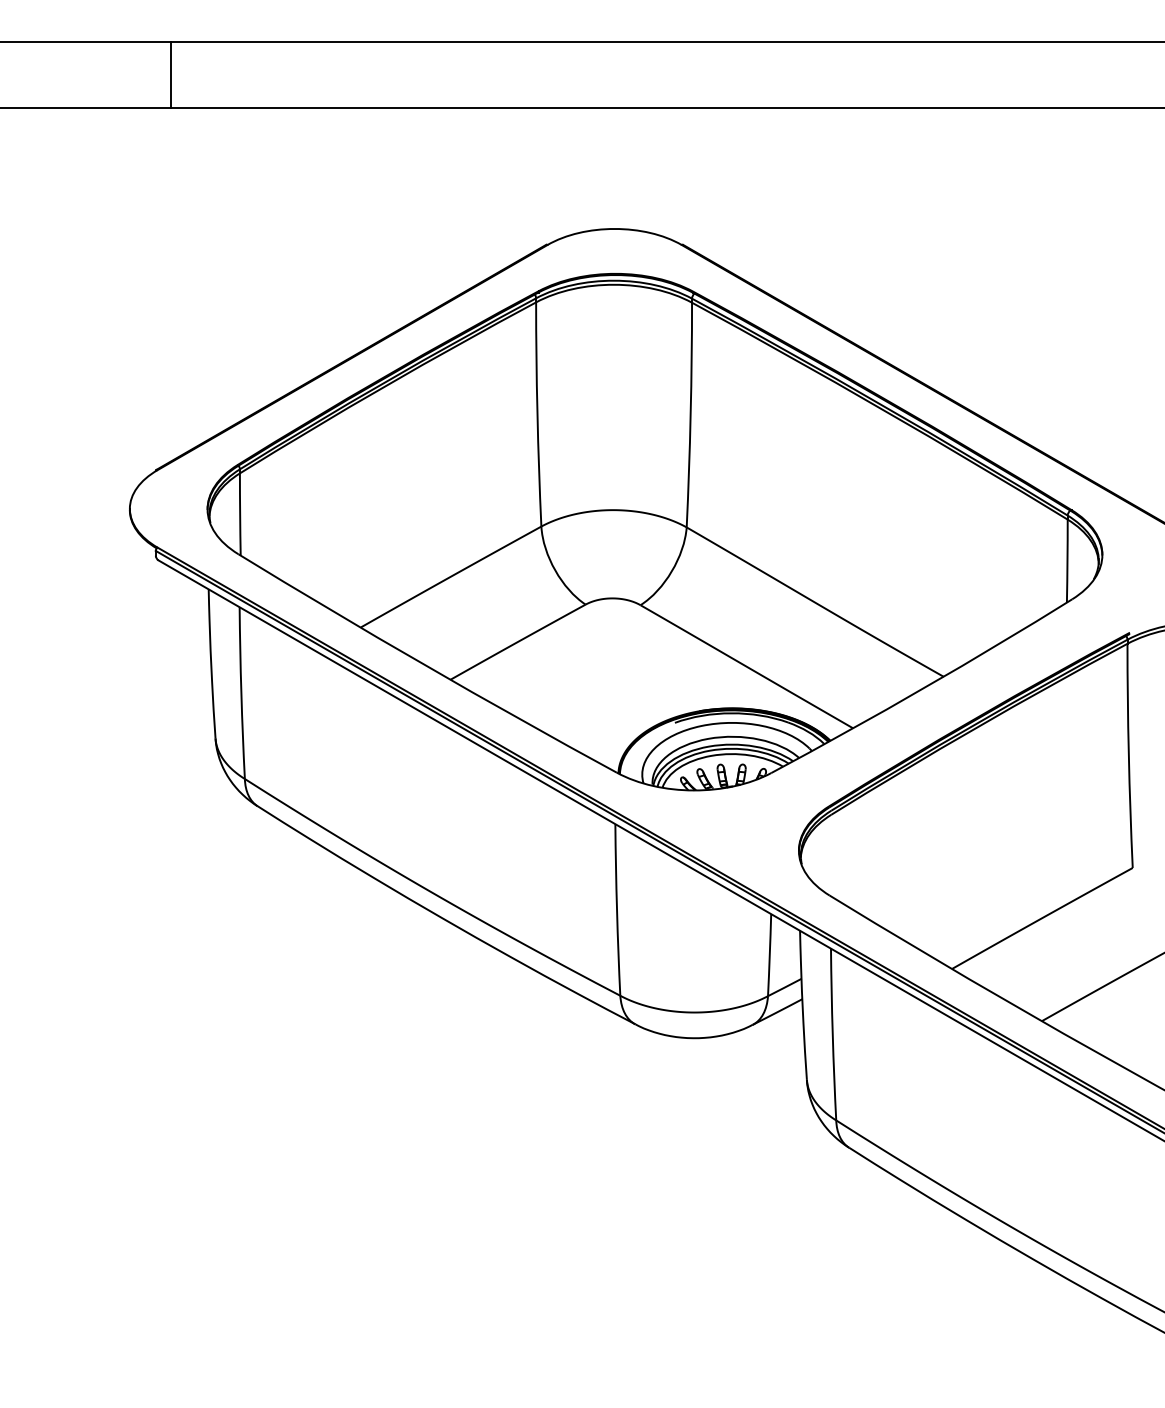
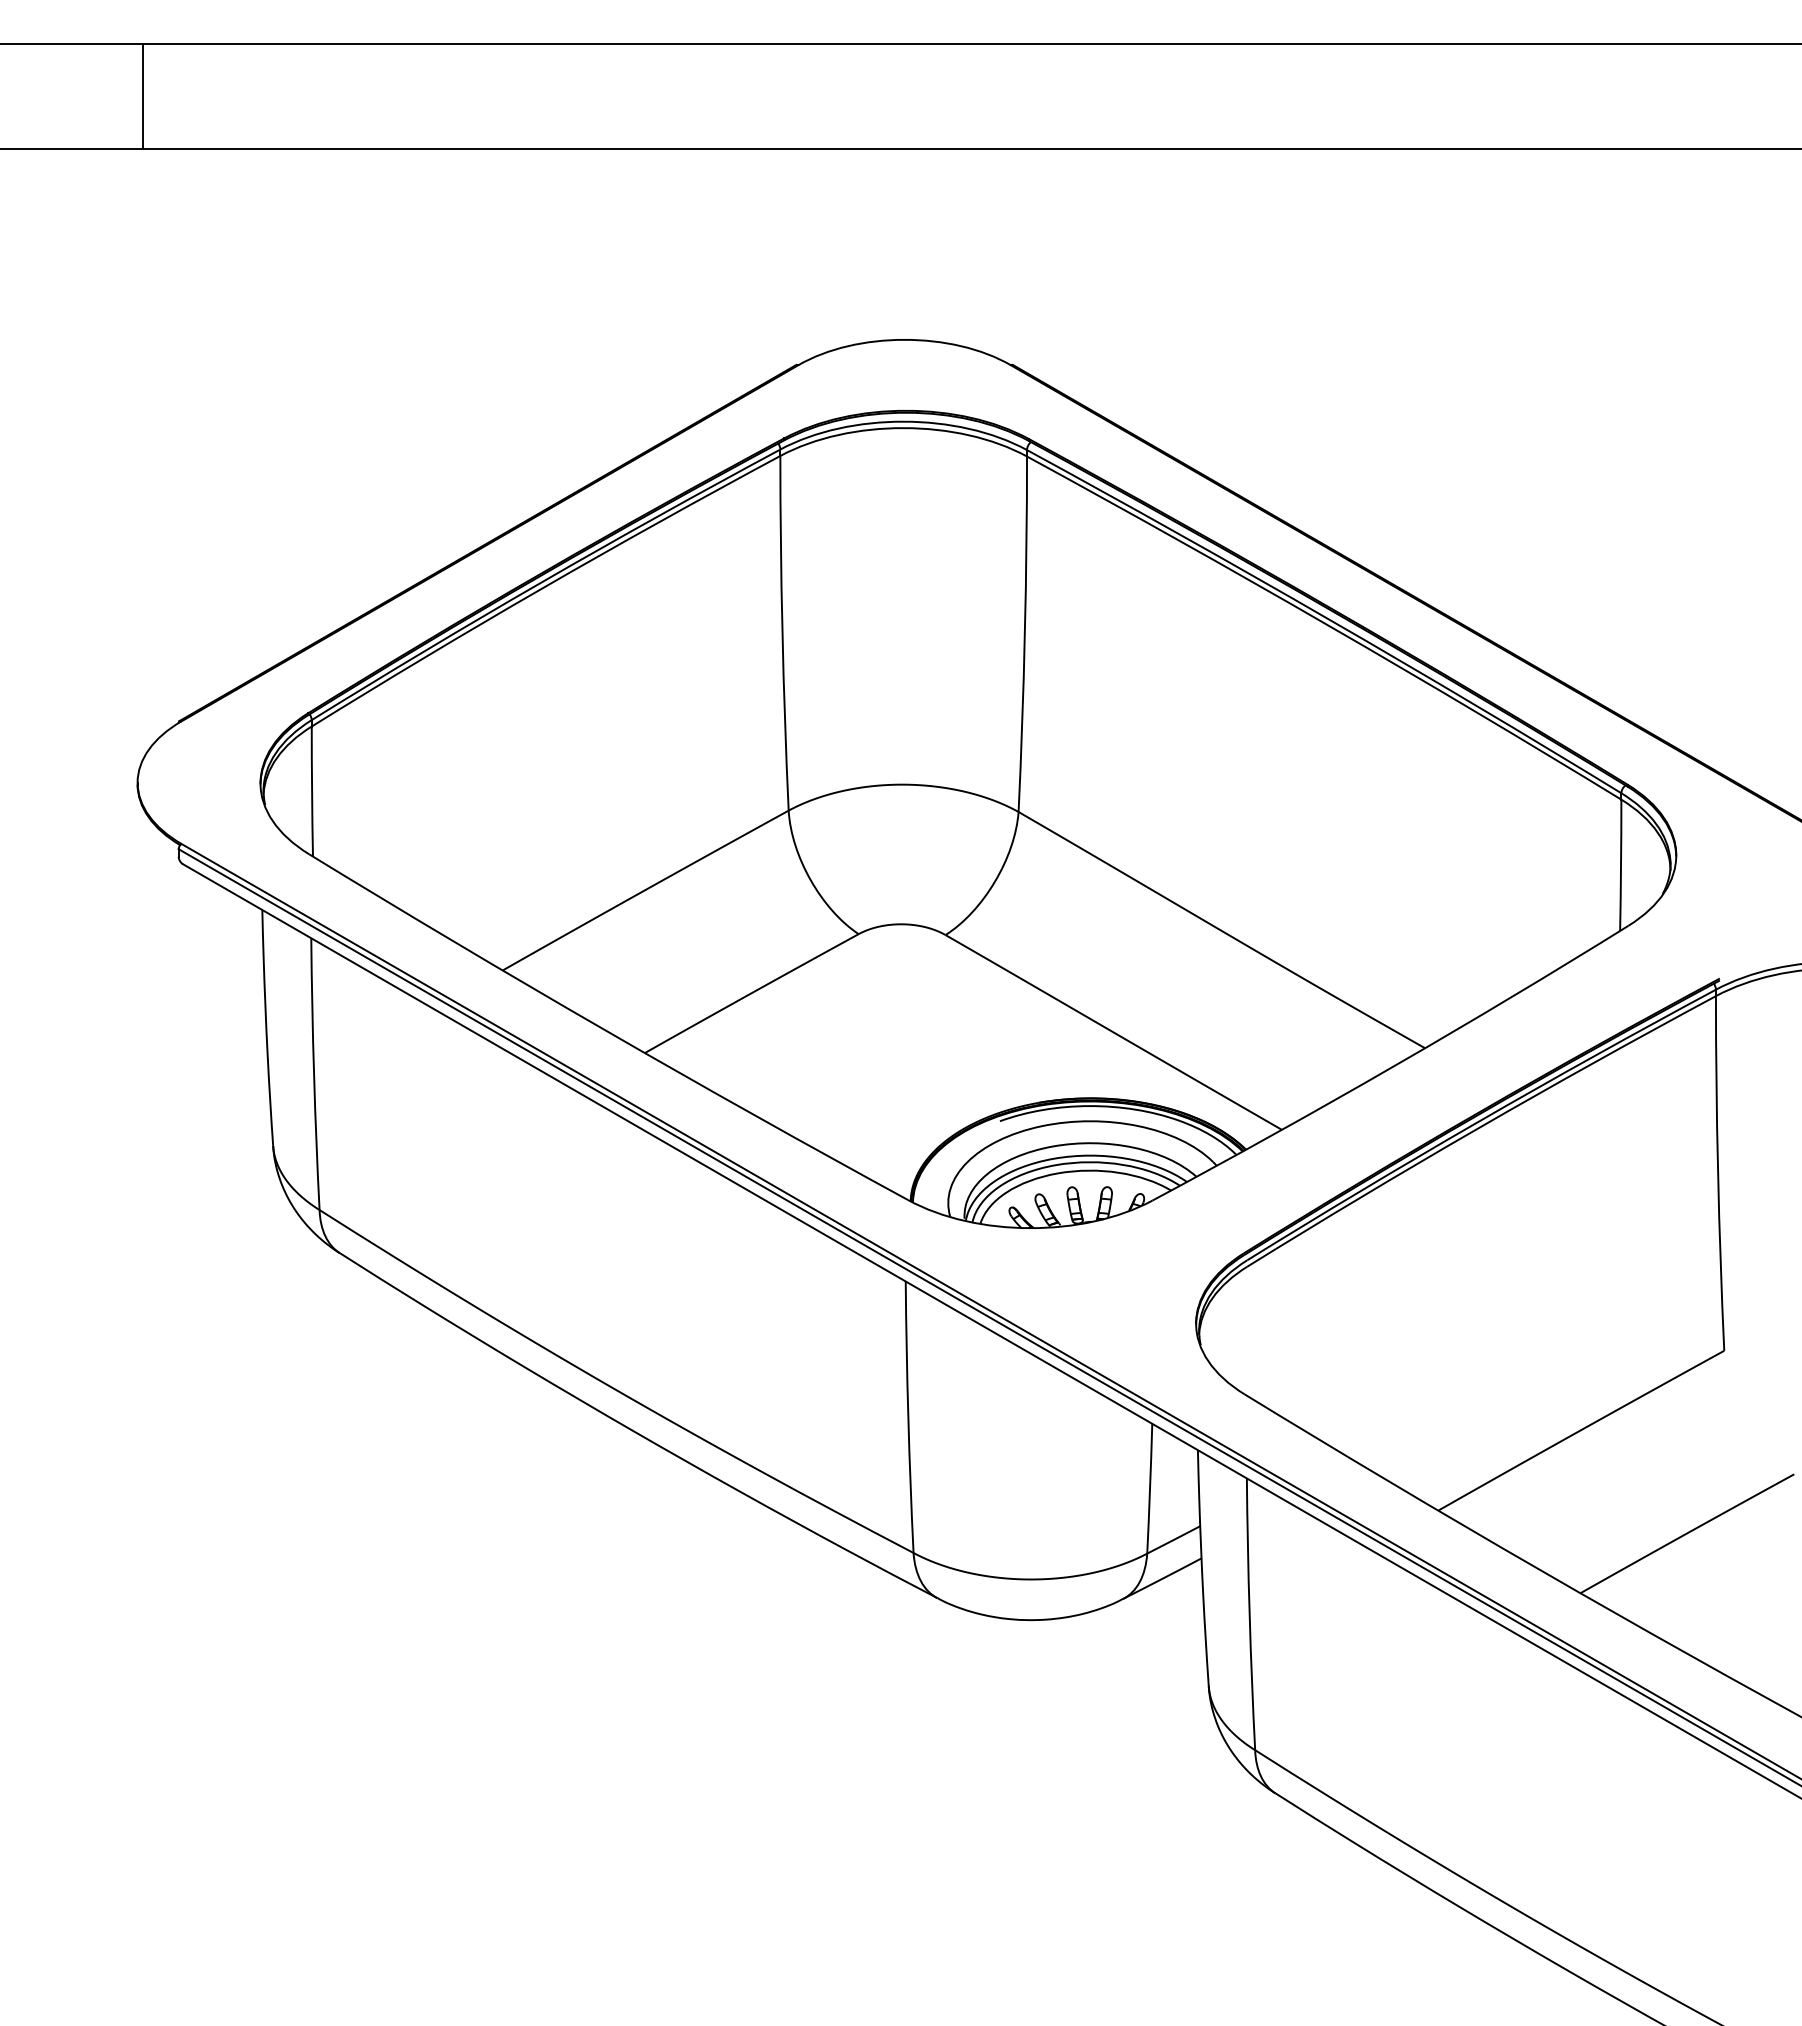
line: (171, 75) -> (143, 97), moved

